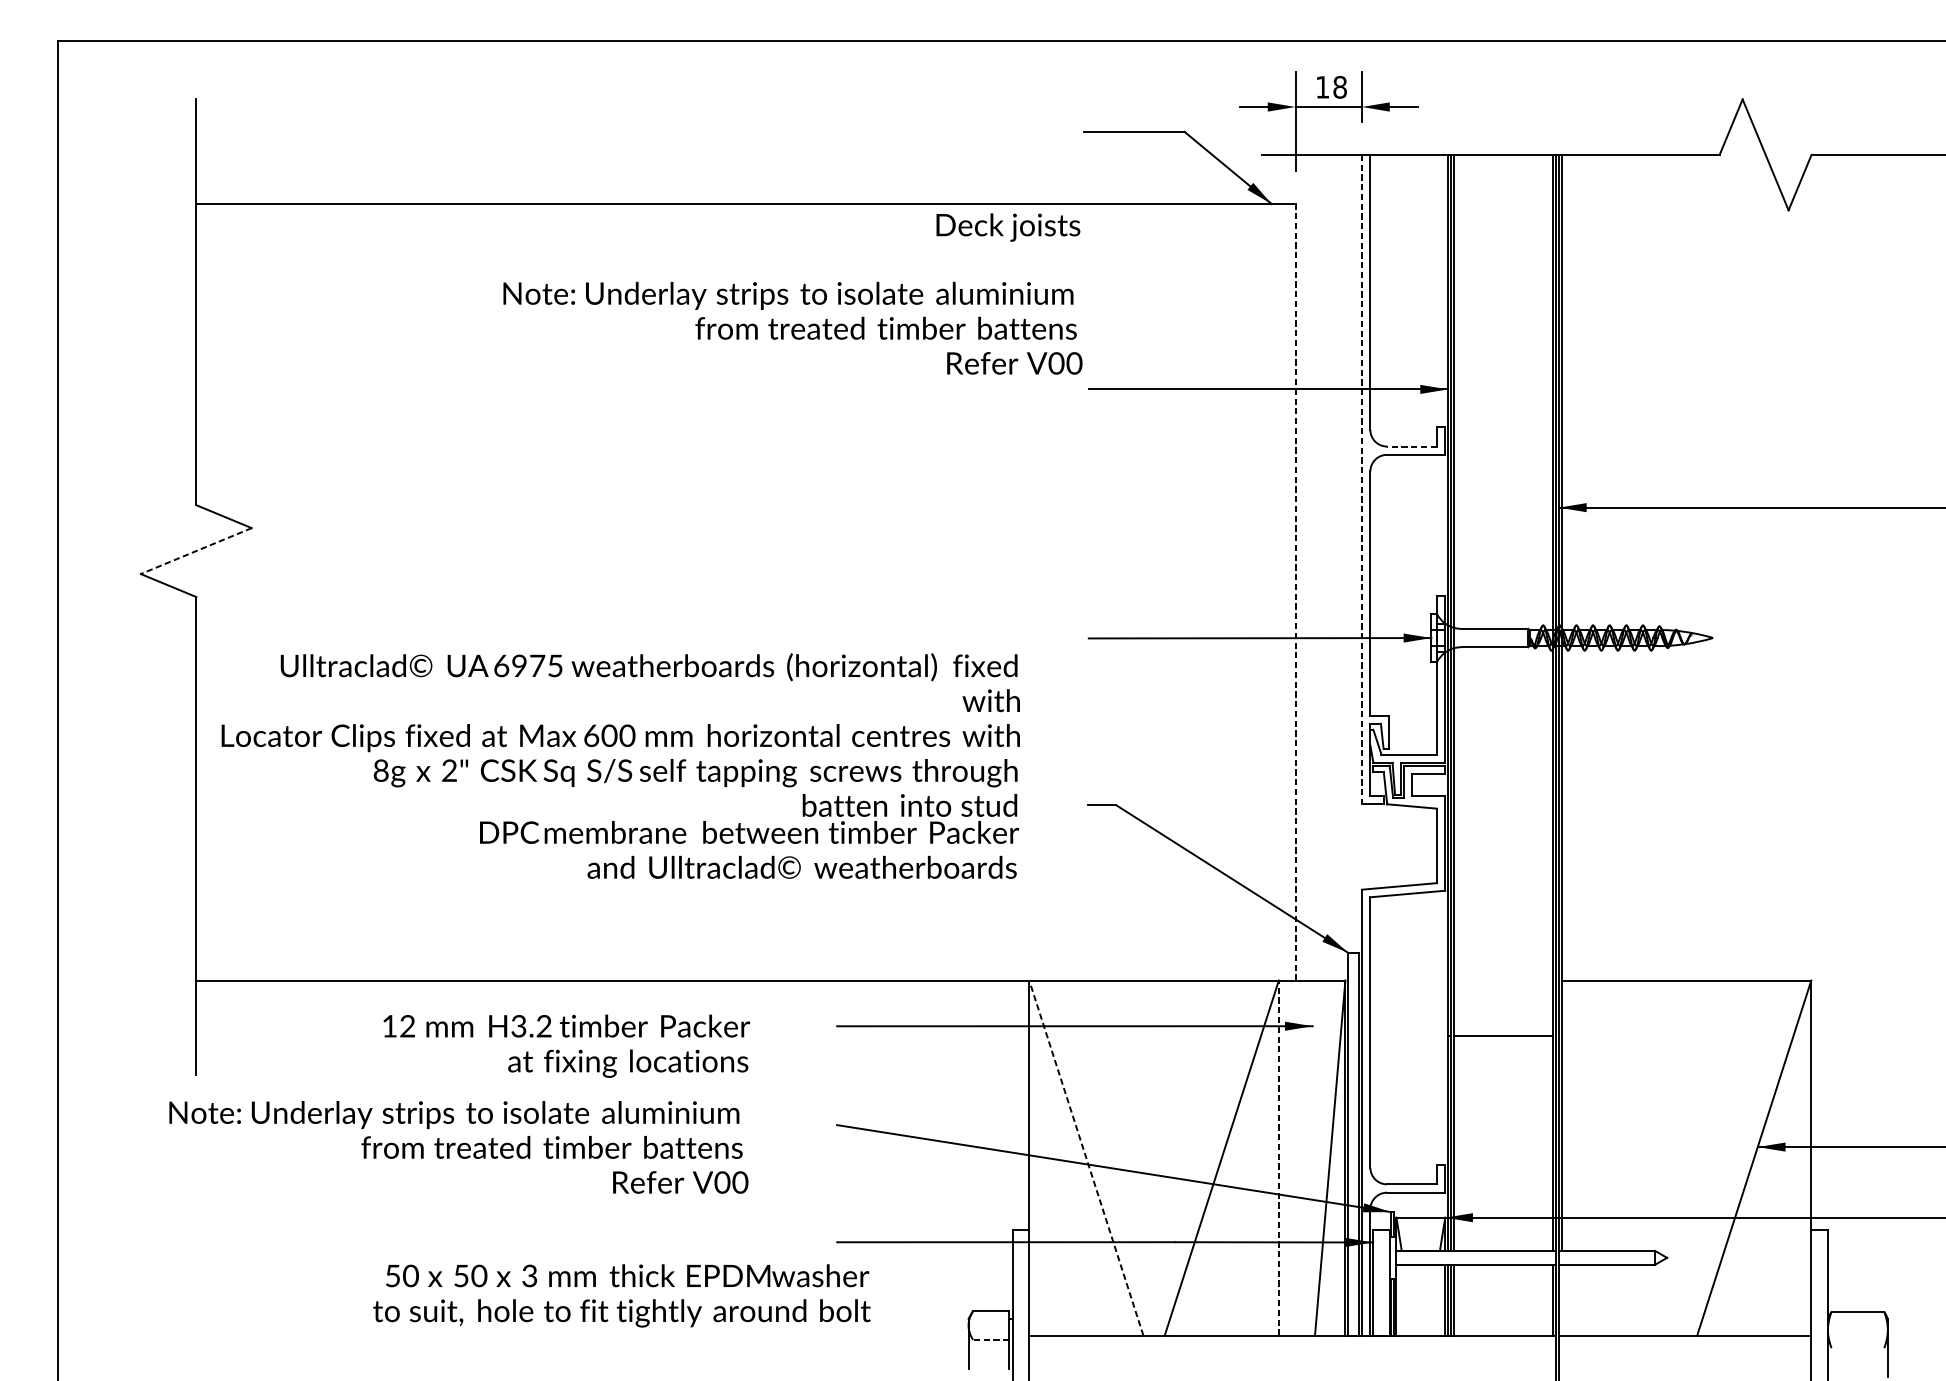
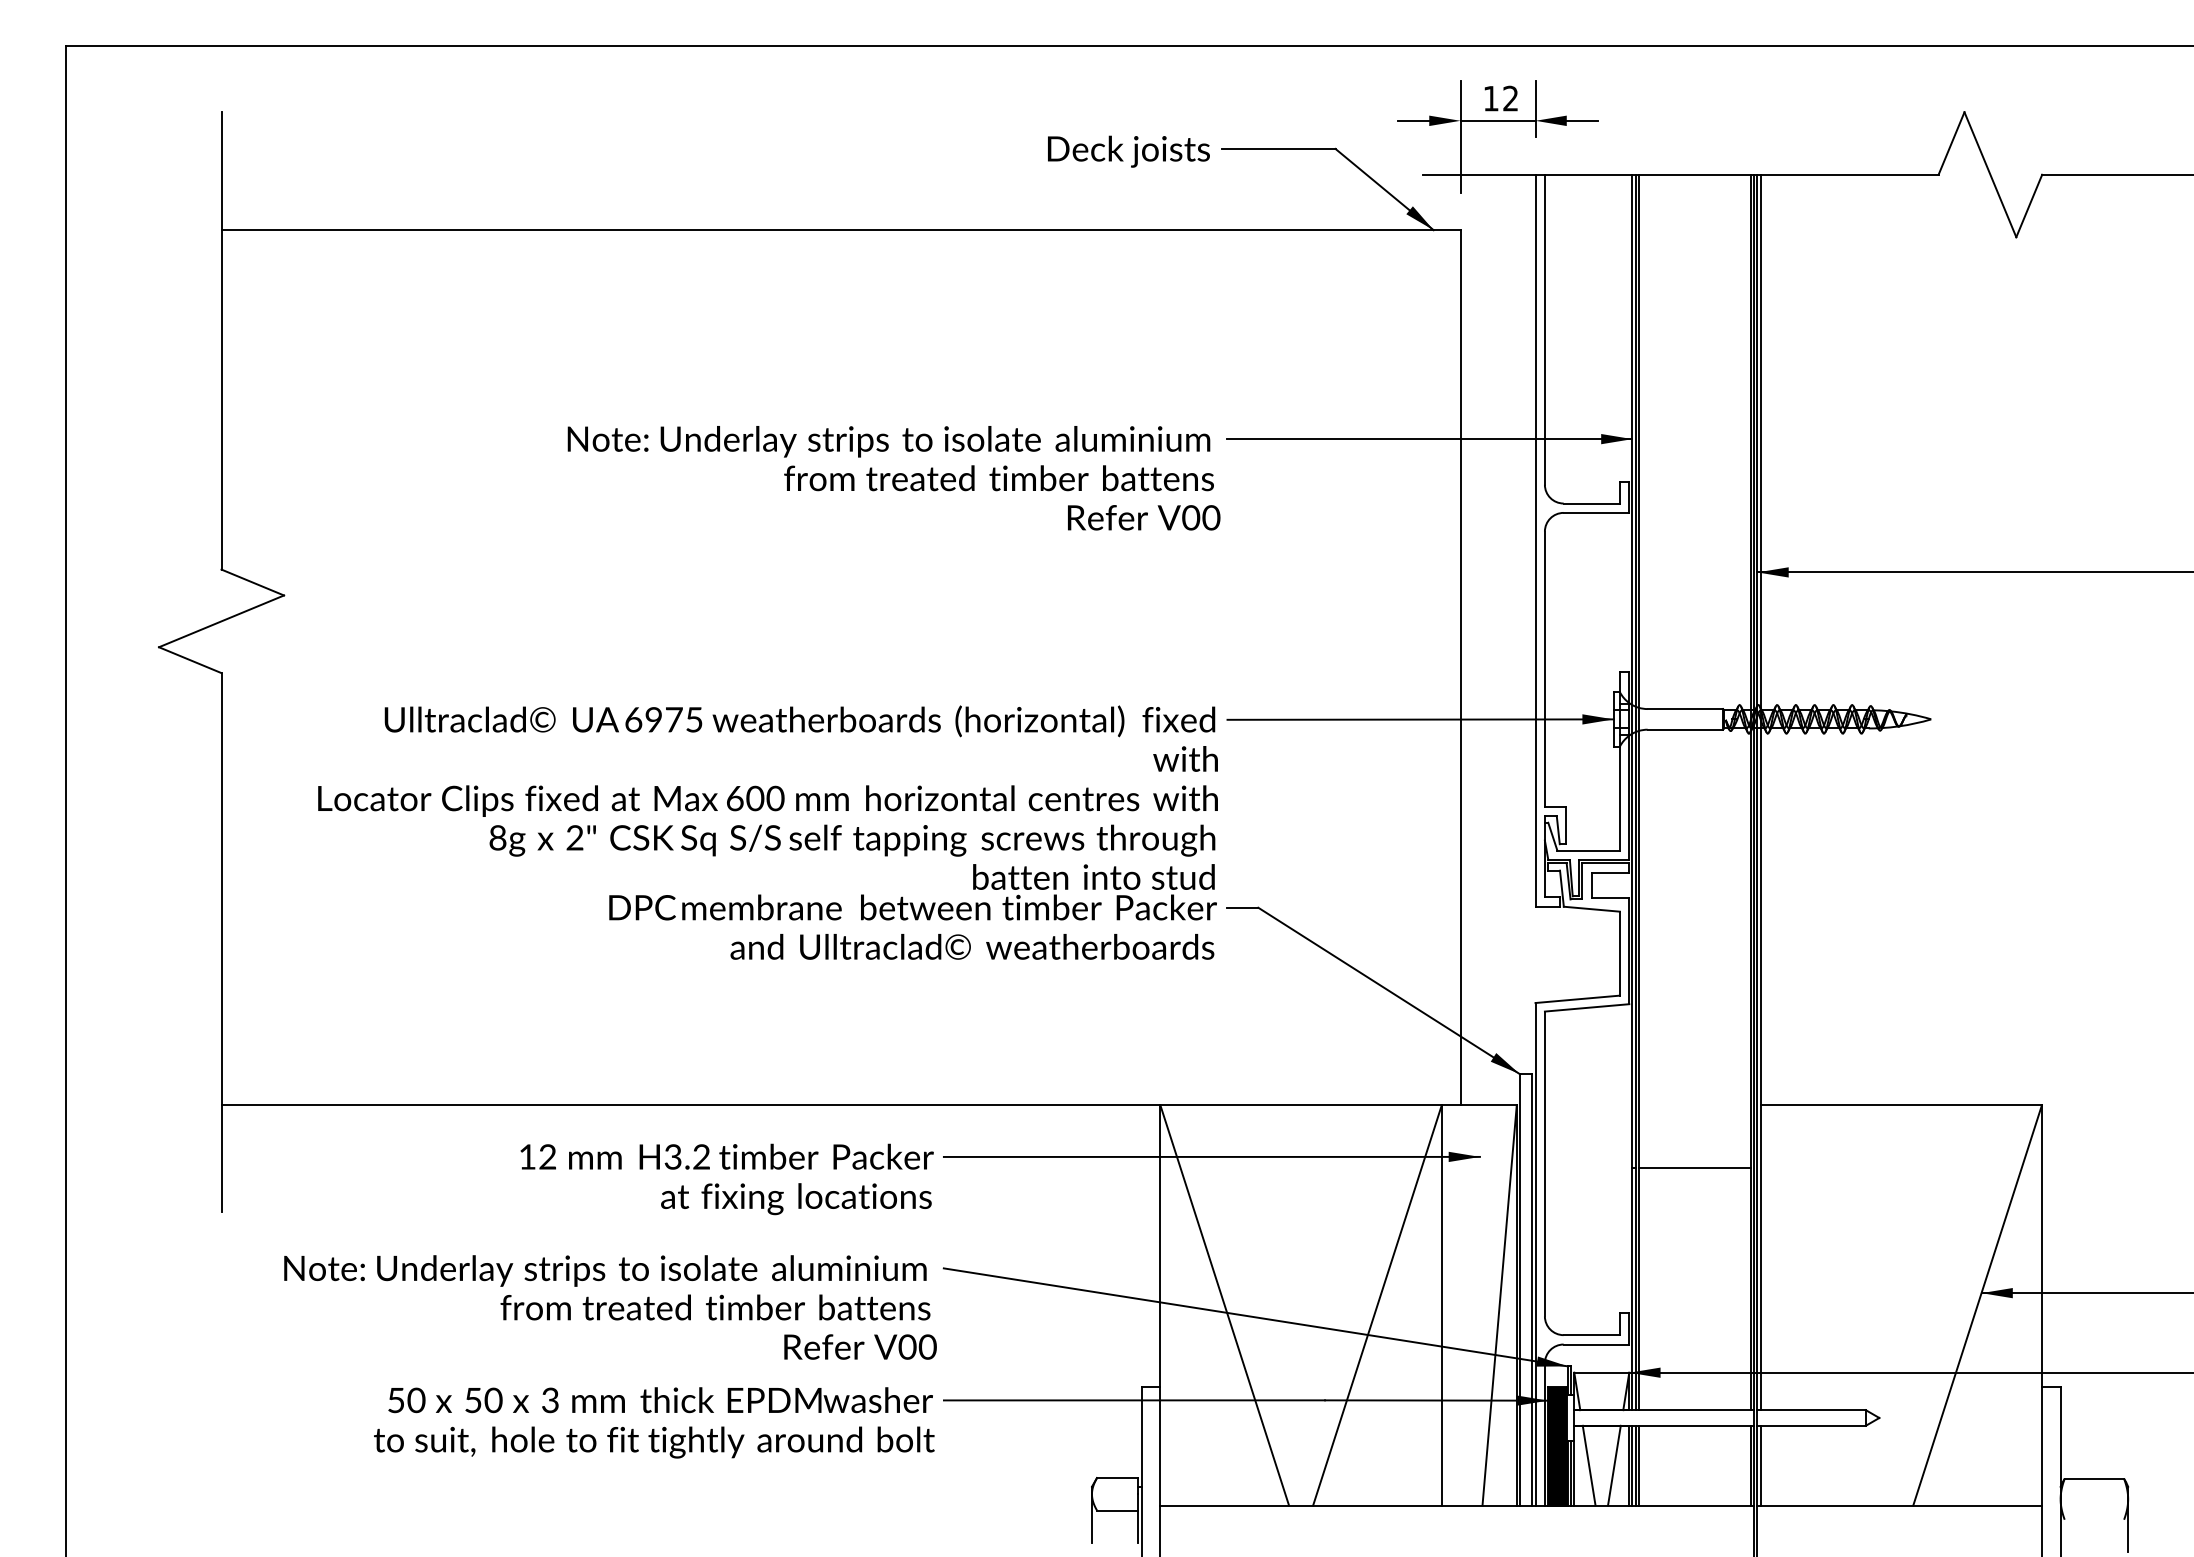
text: (1339, 87) -> (1510, 98), 18 -> 12
text: (1008, 227) -> (1128, 151), moved
text: (792, 328) -> (893, 478), moved
line: (1411, 446) -> (1591, 503), dashed -> solid
line: (1362, 479) -> (1535, 540), dashed -> solid
line: (196, 551) -> (221, 621), dashed -> solid
line: (1295, 592) -> (1460, 667), dashed -> solid
text: (620, 765) -> (767, 832), moved
text: (566, 1046) -> (726, 1179), moved
text: (458, 1147) -> (610, 1307), moved
line: (1086, 1157) -> (1224, 1304), dashed -> solid
line: (1278, 1157) -> (1441, 1304), dashed -> solid
fill: (1381, 1282) -> (1557, 1445), added
text: (622, 1295) -> (654, 1422), moved
line: (1409, 1300) -> (1588, 1465), added
line: (1432, 1300) -> (1614, 1465), added
line: (1561, 1300) -> (1760, 1465), added
line: (990, 1339) -> (1116, 1510), dashed -> solid

